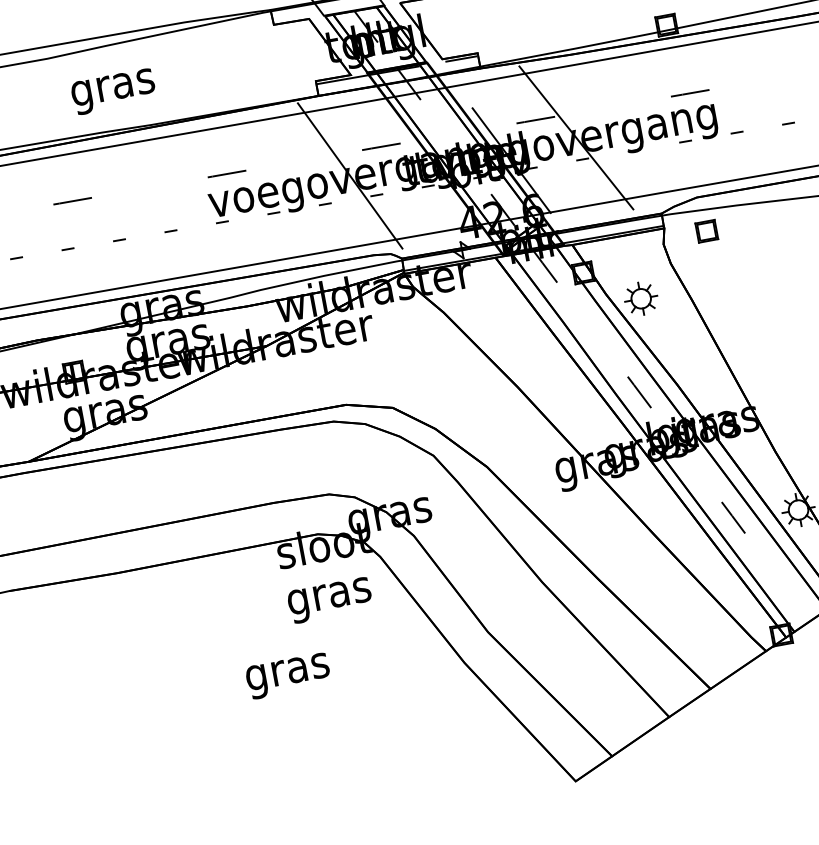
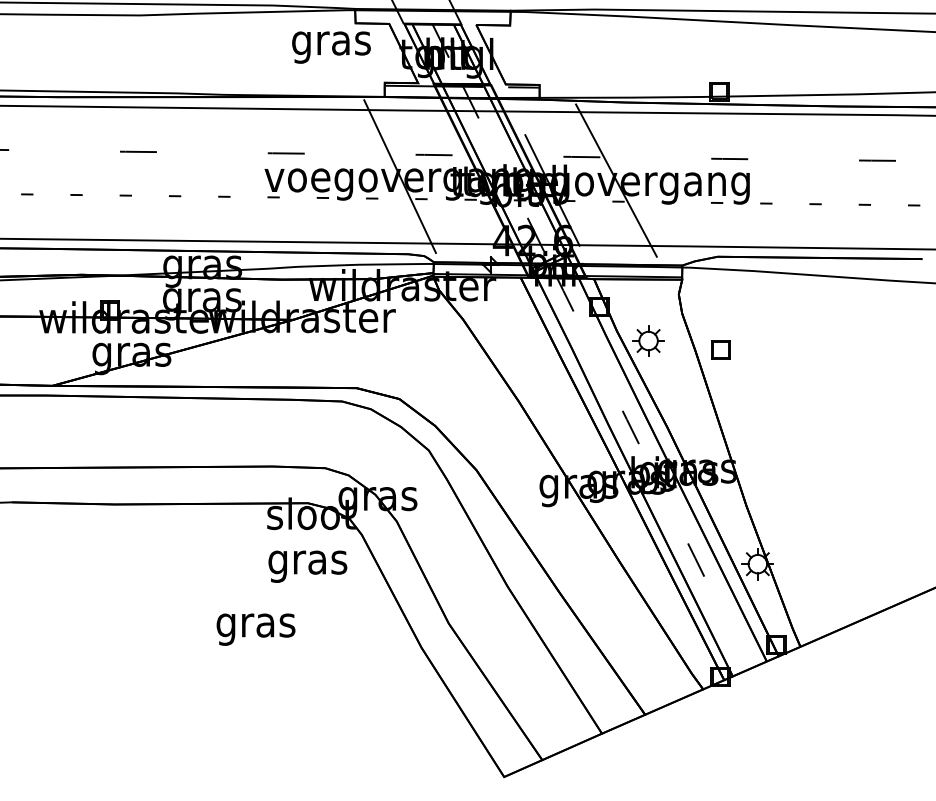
text: (113, 91) -> (331, 47), moved
part: (706, 231) -> (720, 349), moved

